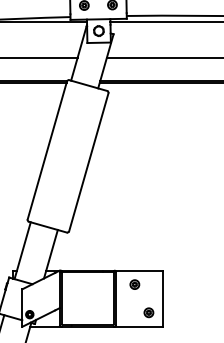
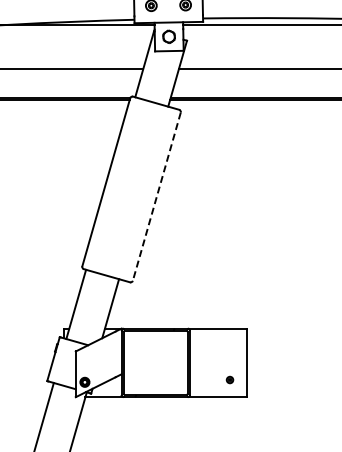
line: (88, 162) -> (156, 197), solid -> dashed
part: (134, 284) -> (212, 345), removed
part: (148, 312) -> (229, 379), size x0.6

